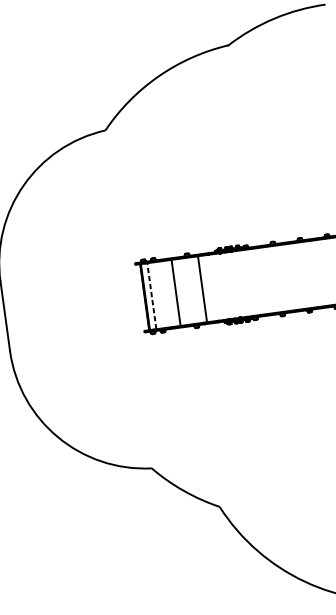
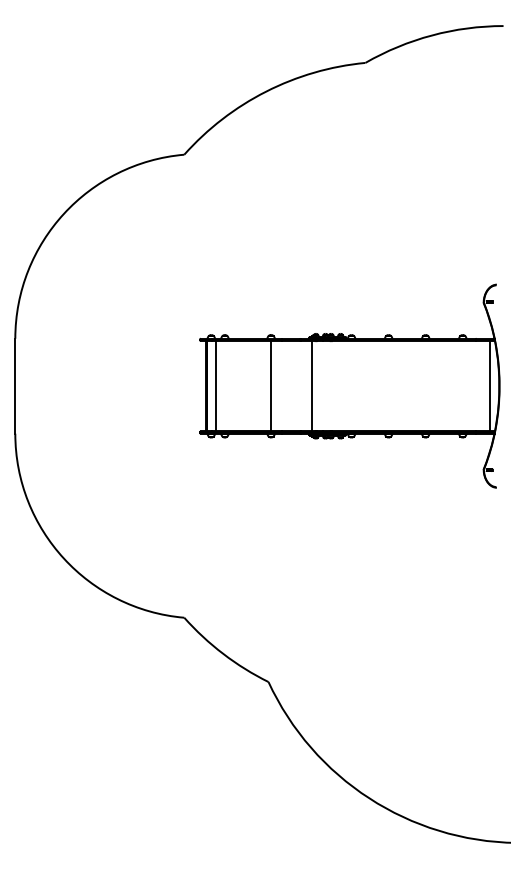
line: (202, 288) -> (311, 385), moved
line: (176, 292) -> (271, 385), moved
line: (152, 295) -> (216, 385), dashed -> solid

